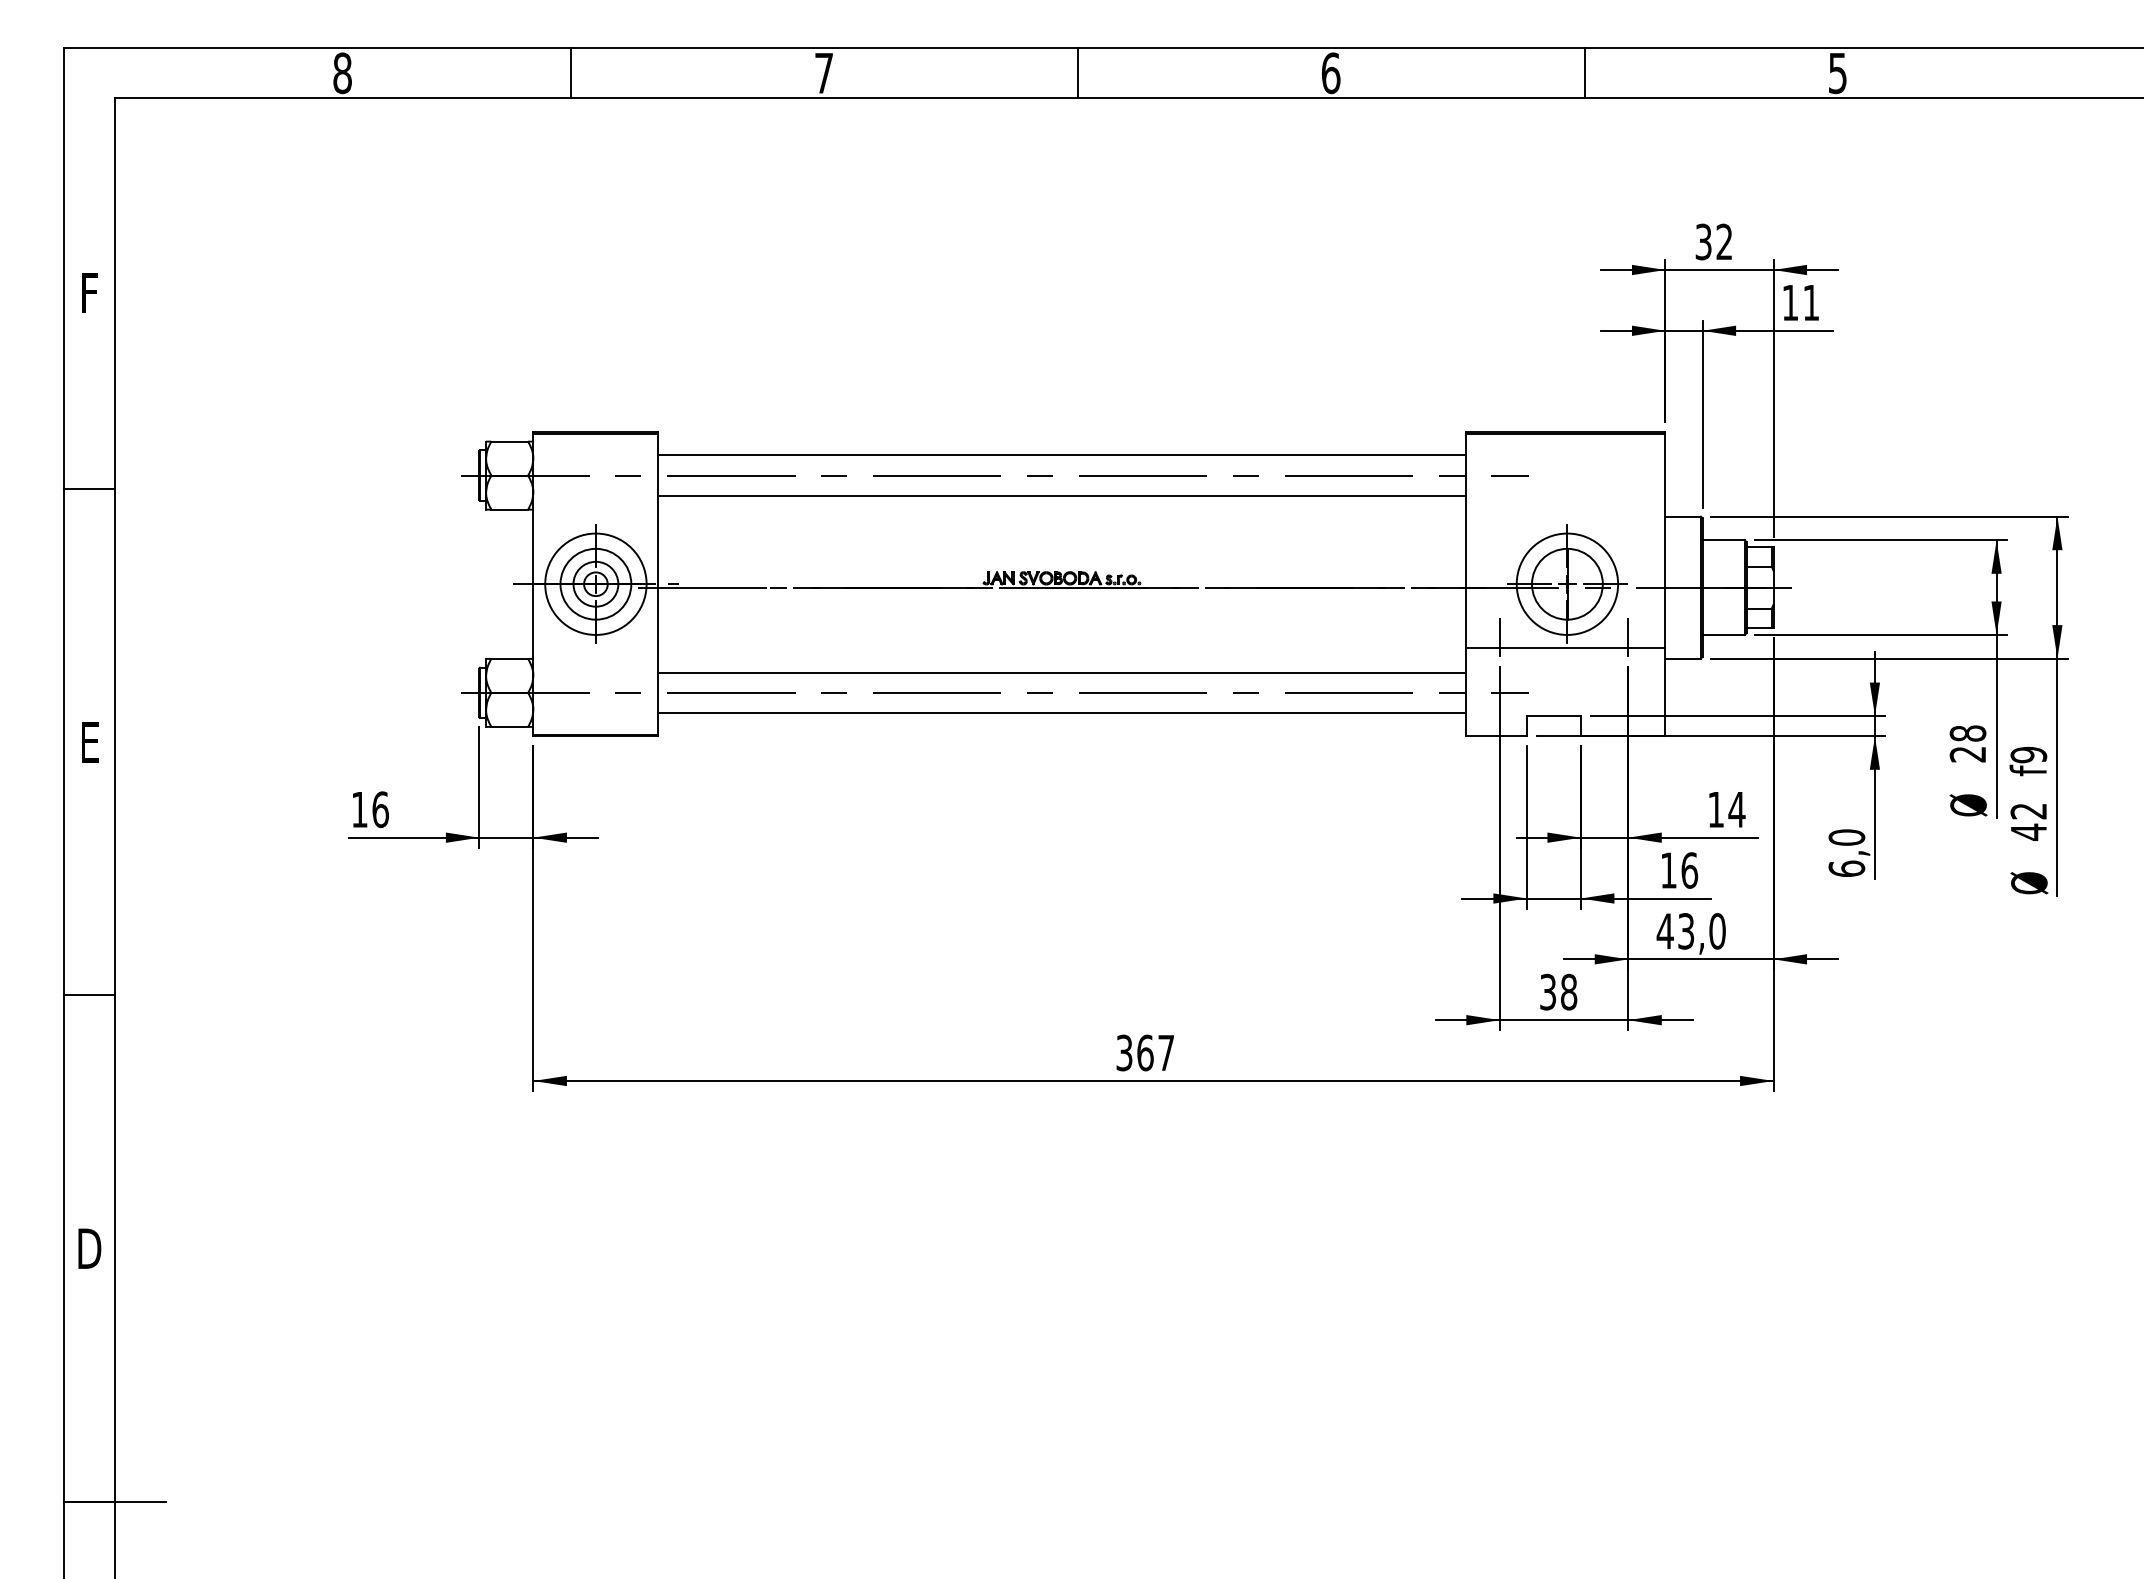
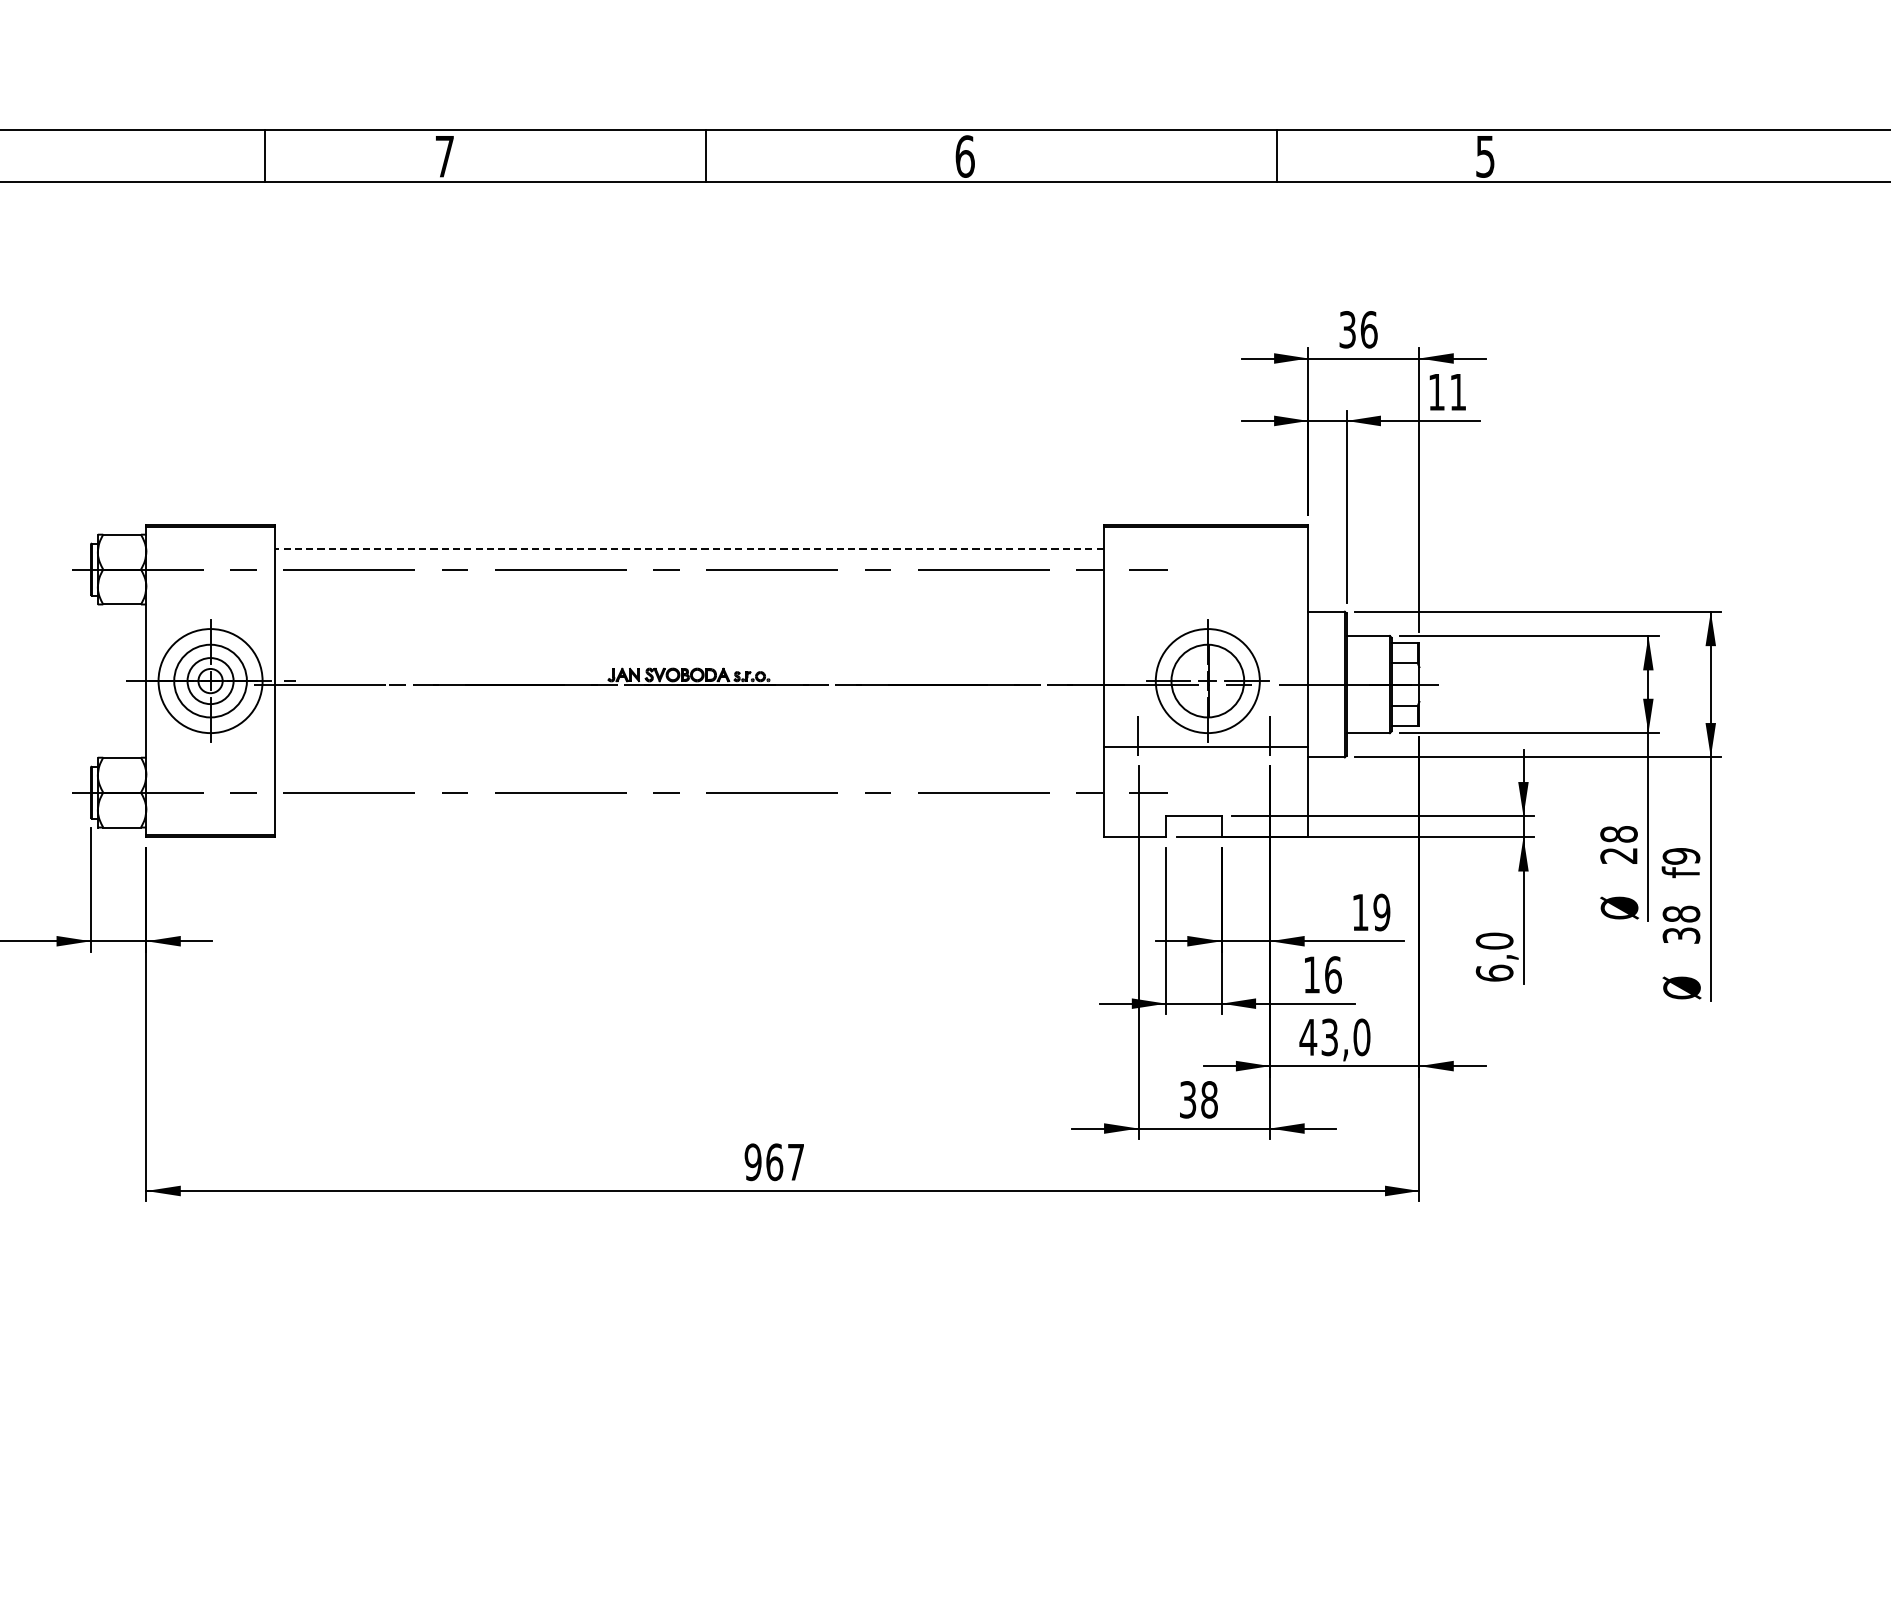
line: (571, 72) -> (265, 155), moved
line: (1584, 72) -> (1276, 155), moved
text: (1724, 241) -> (1369, 329), 32 -> 36
line: (1062, 455) -> (689, 548), solid -> dashed
line: (1062, 495) -> (689, 589), removed
line: (1062, 672) -> (689, 771), removed
line: (1062, 713) -> (689, 813), removed
text: (1736, 809) -> (1381, 912), 14 -> 19
text: (2028, 821) -> (1681, 924), 42 -> 38
text: (1124, 1052) -> (753, 1161), 367 -> 967

